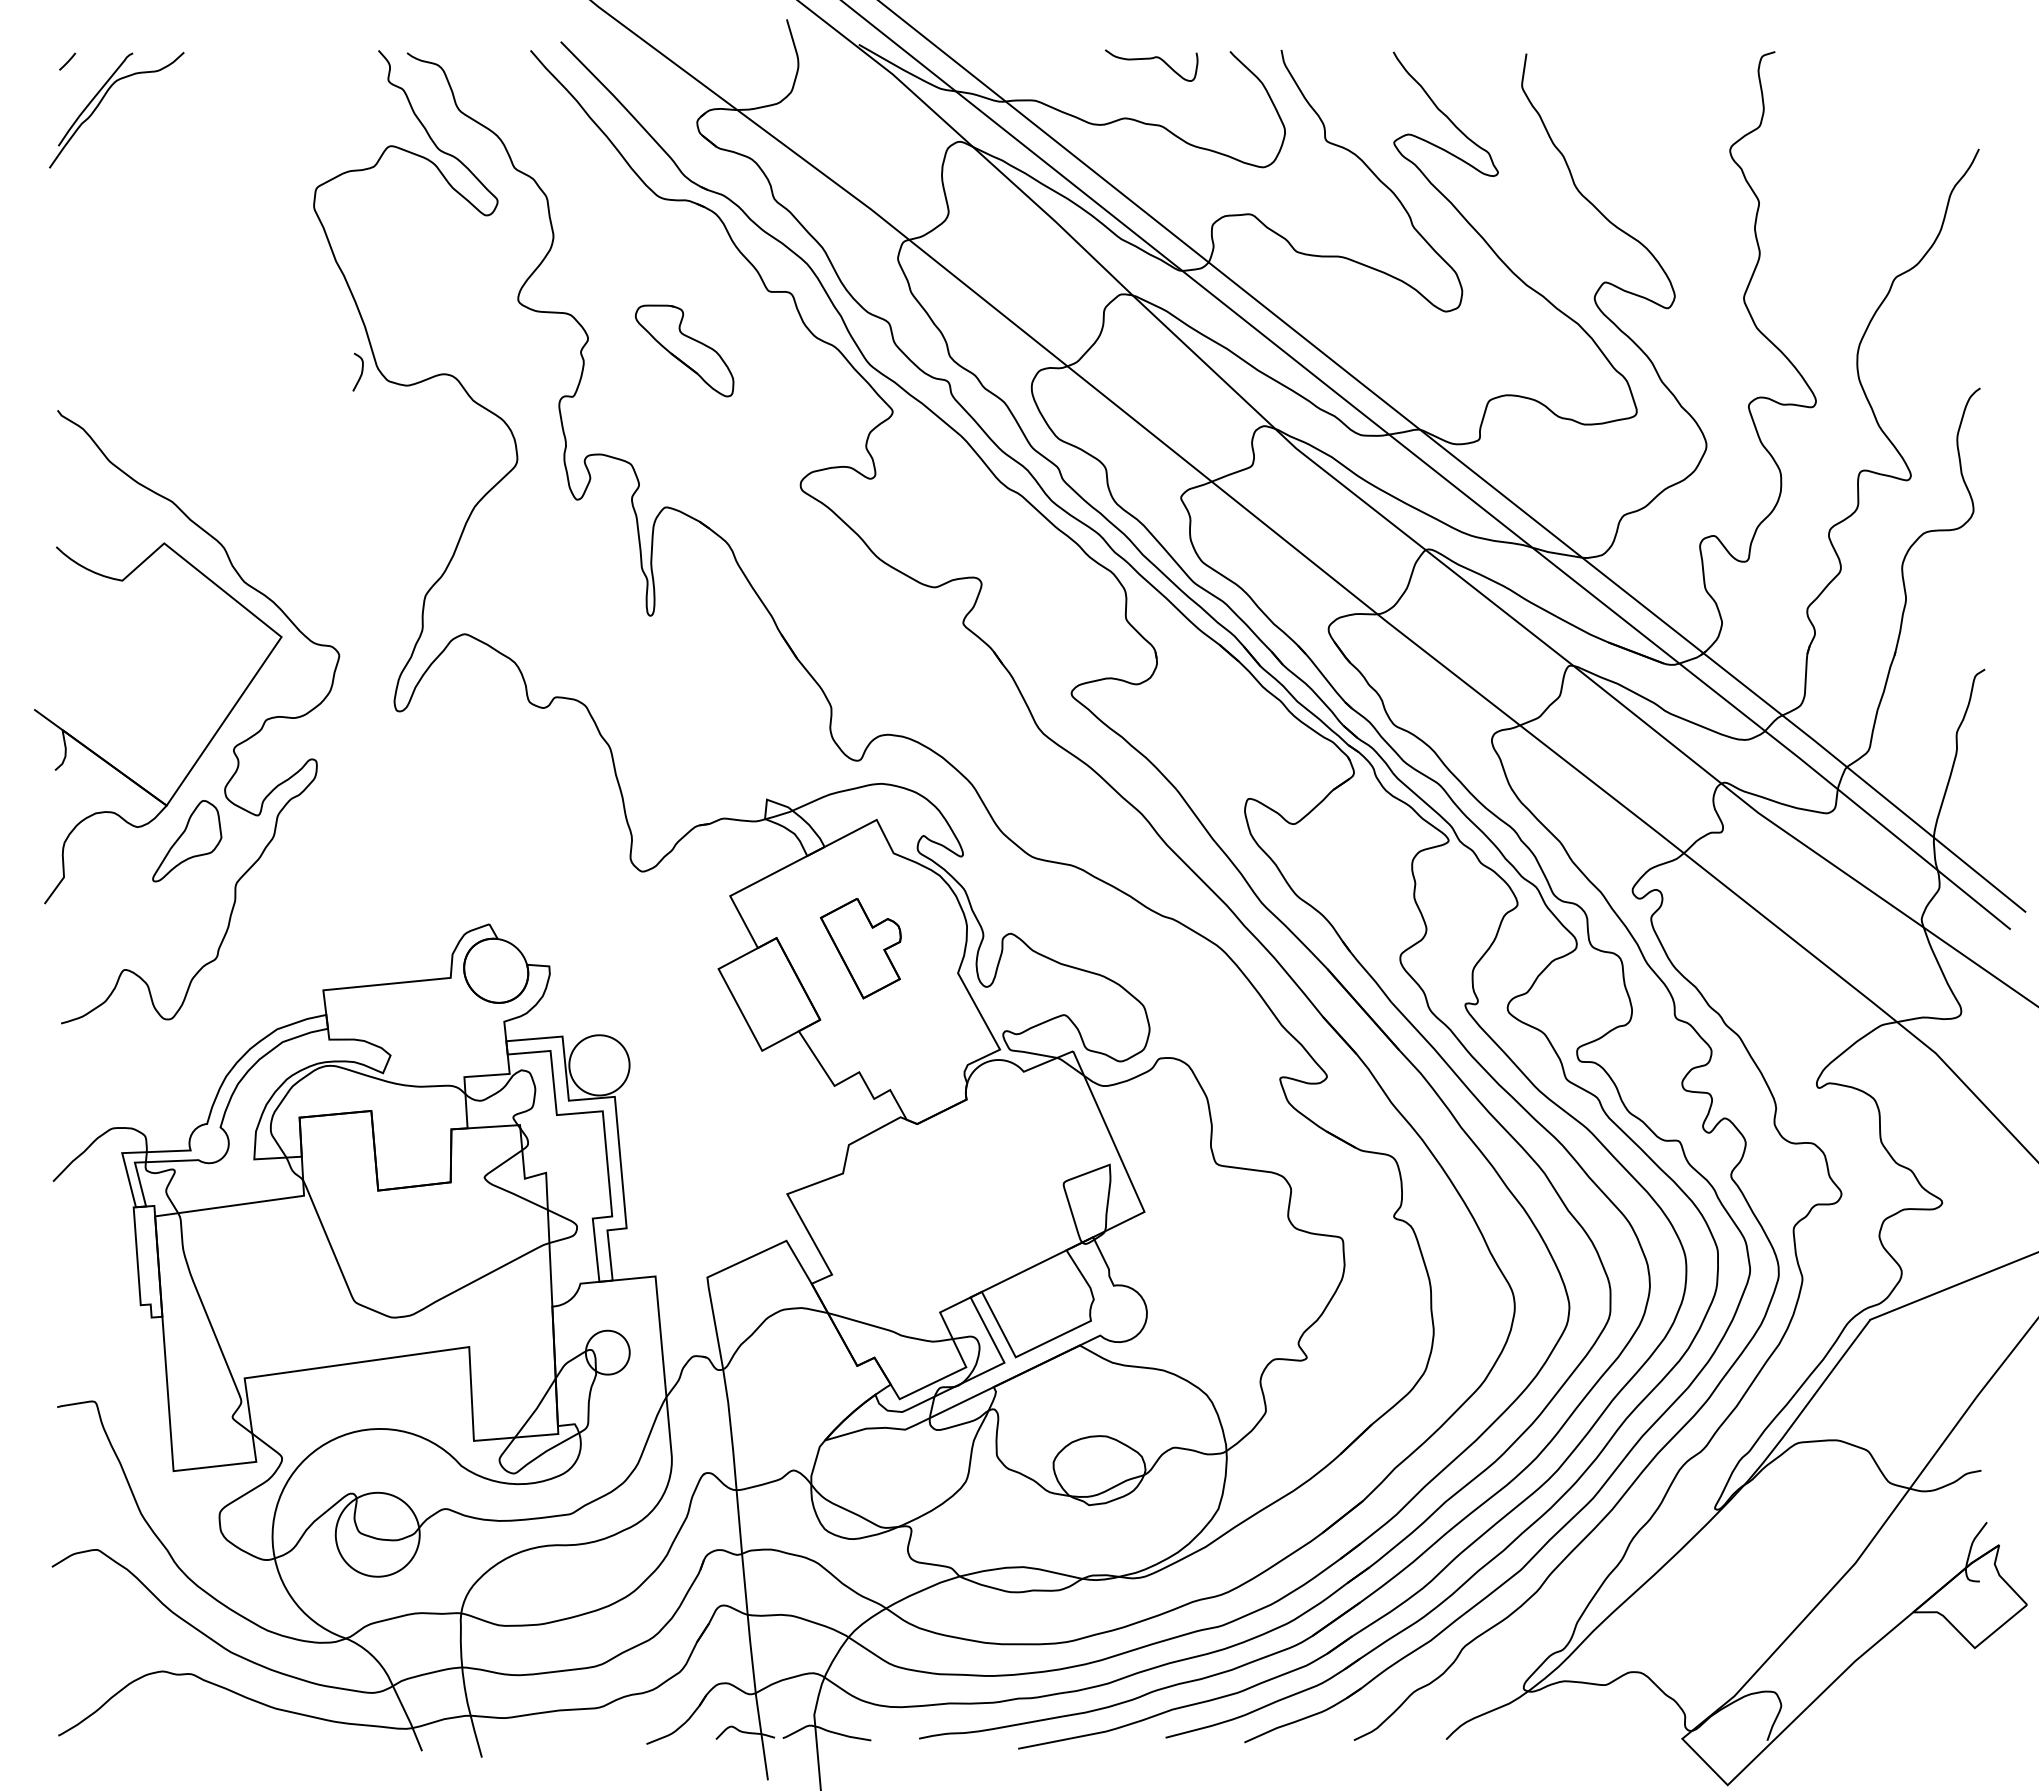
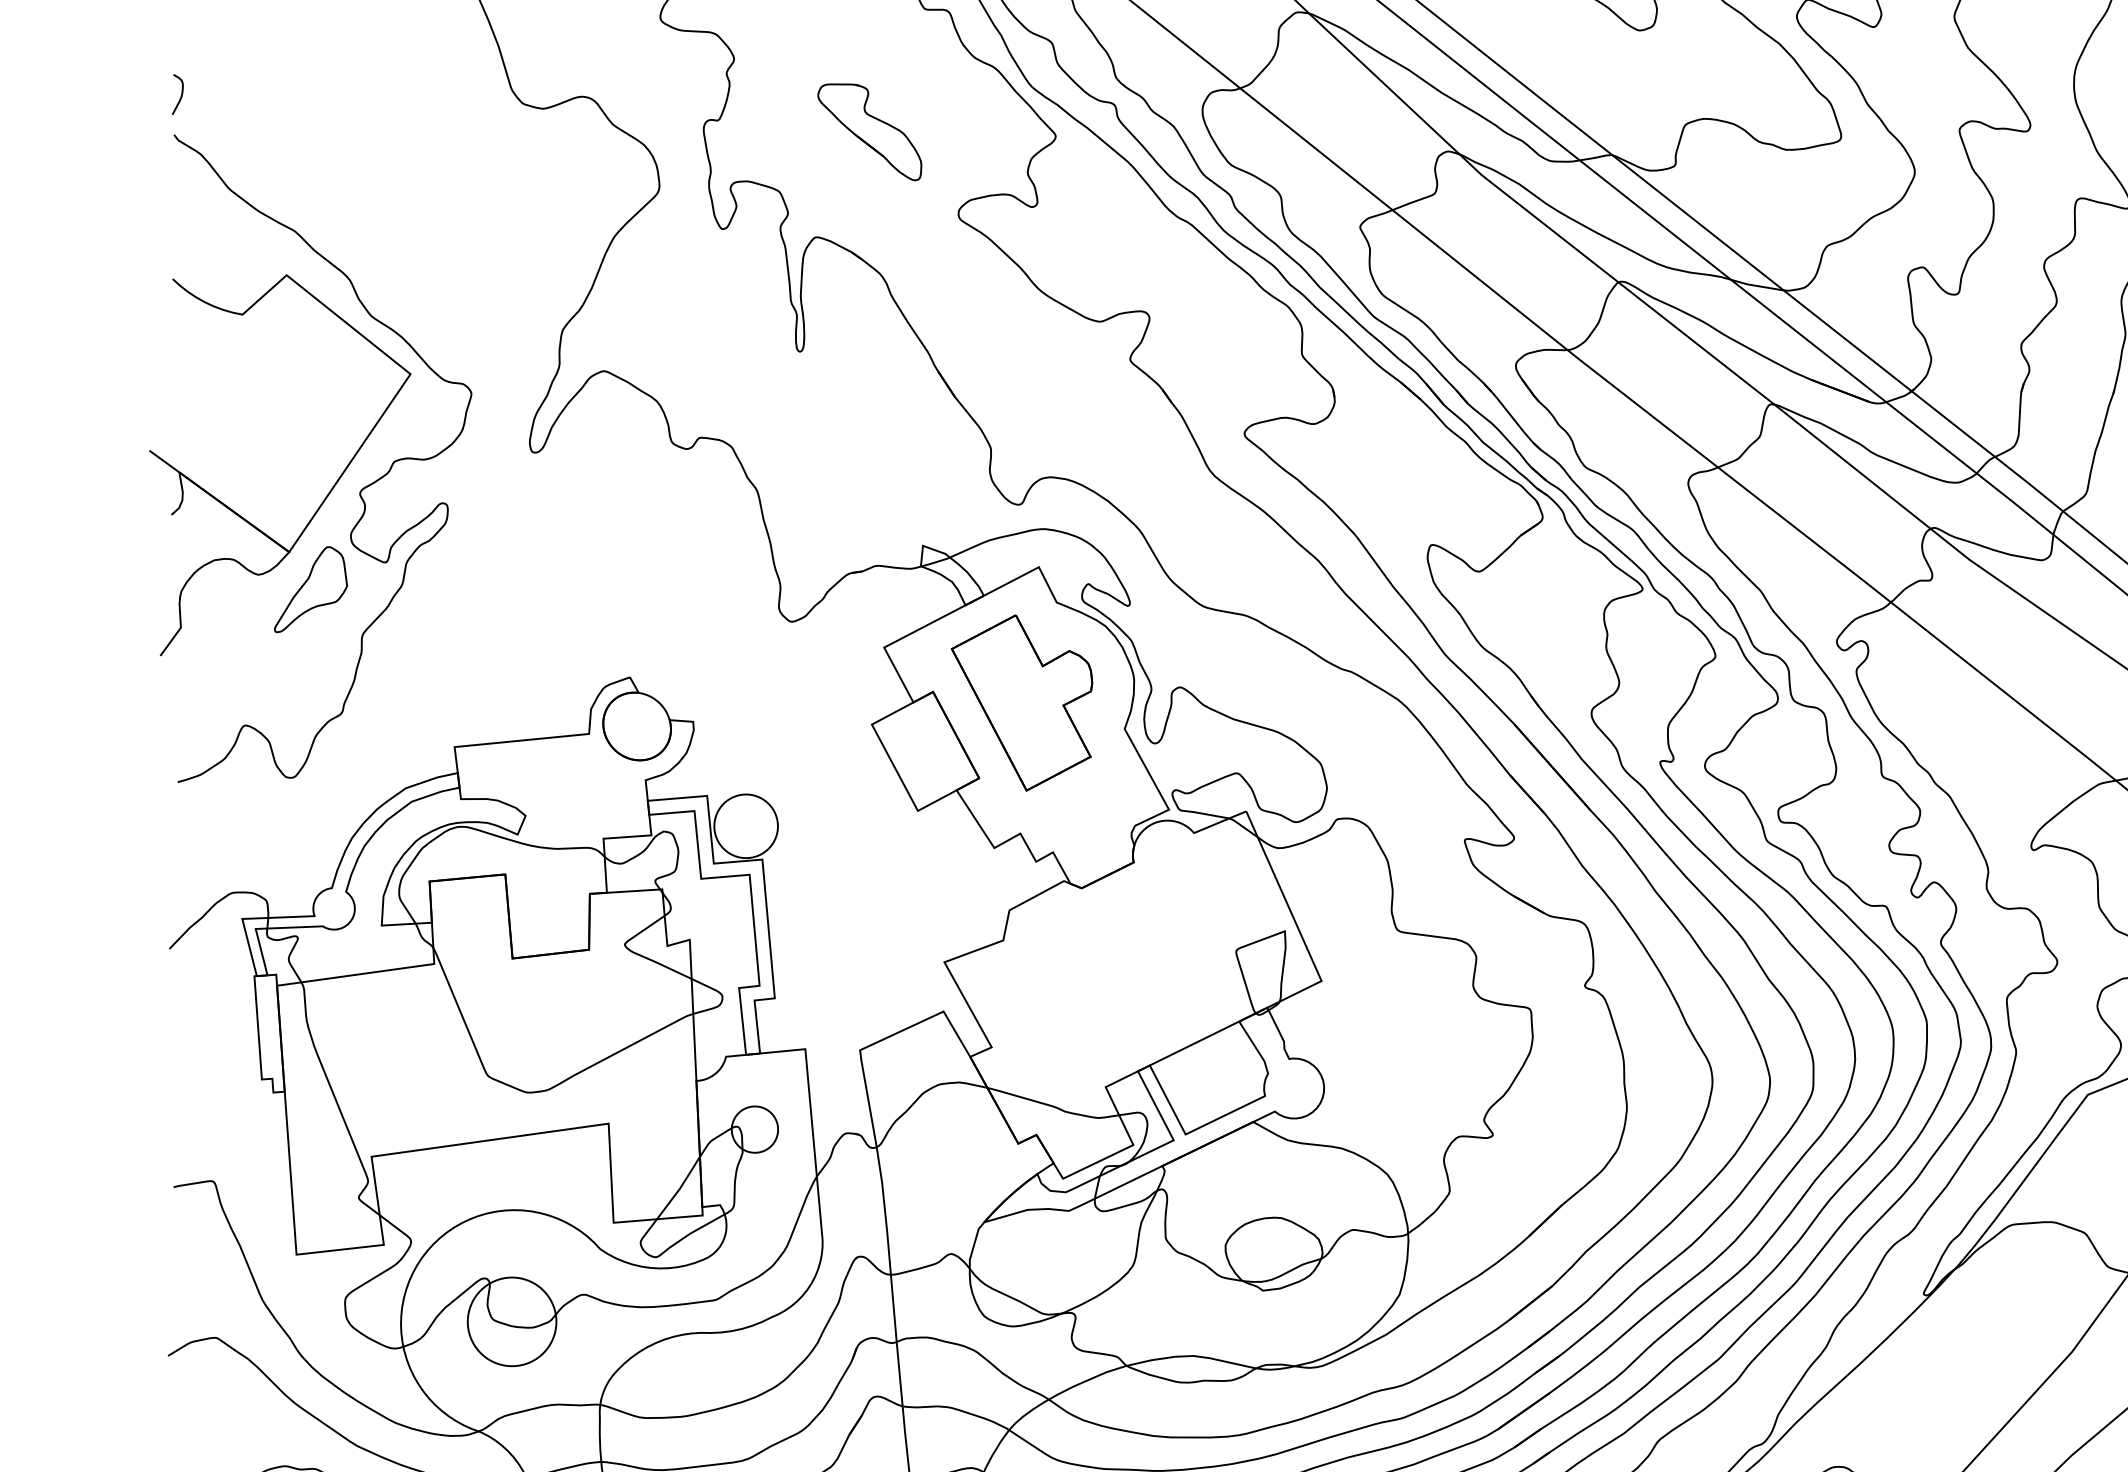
part: (684, 350) -> (869, 131), moved
curve: (361, 371) -> (181, 93), moved
part: (860, 948) -> (1021, 702), size x1.67

